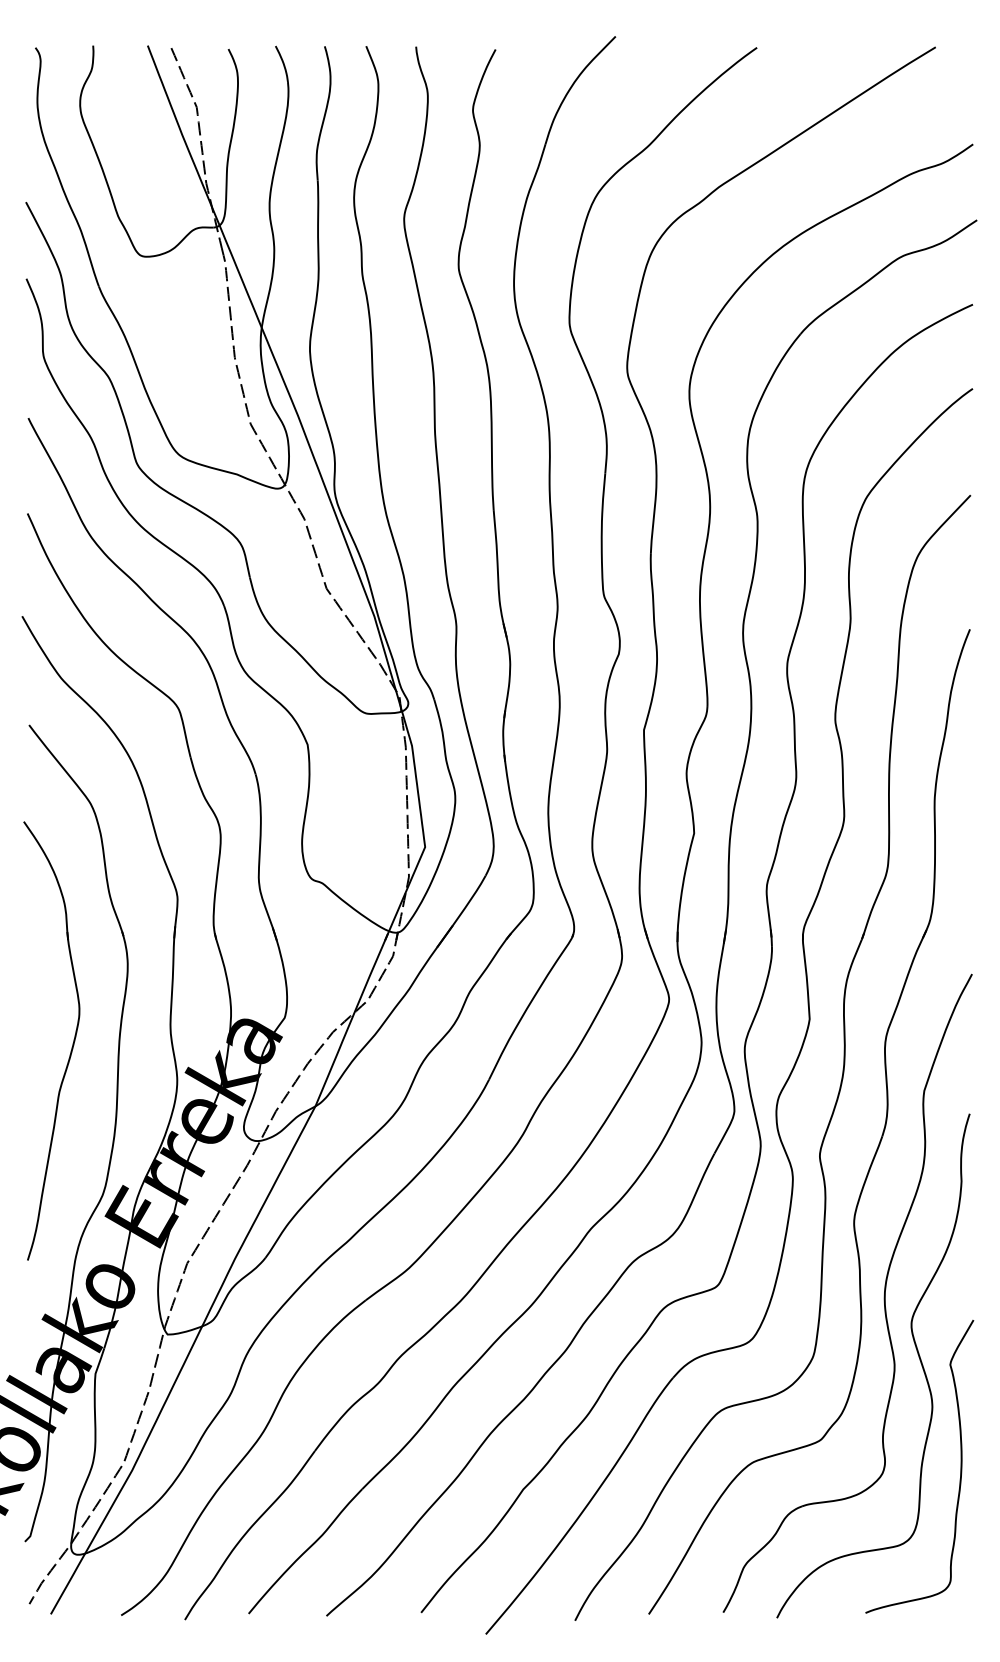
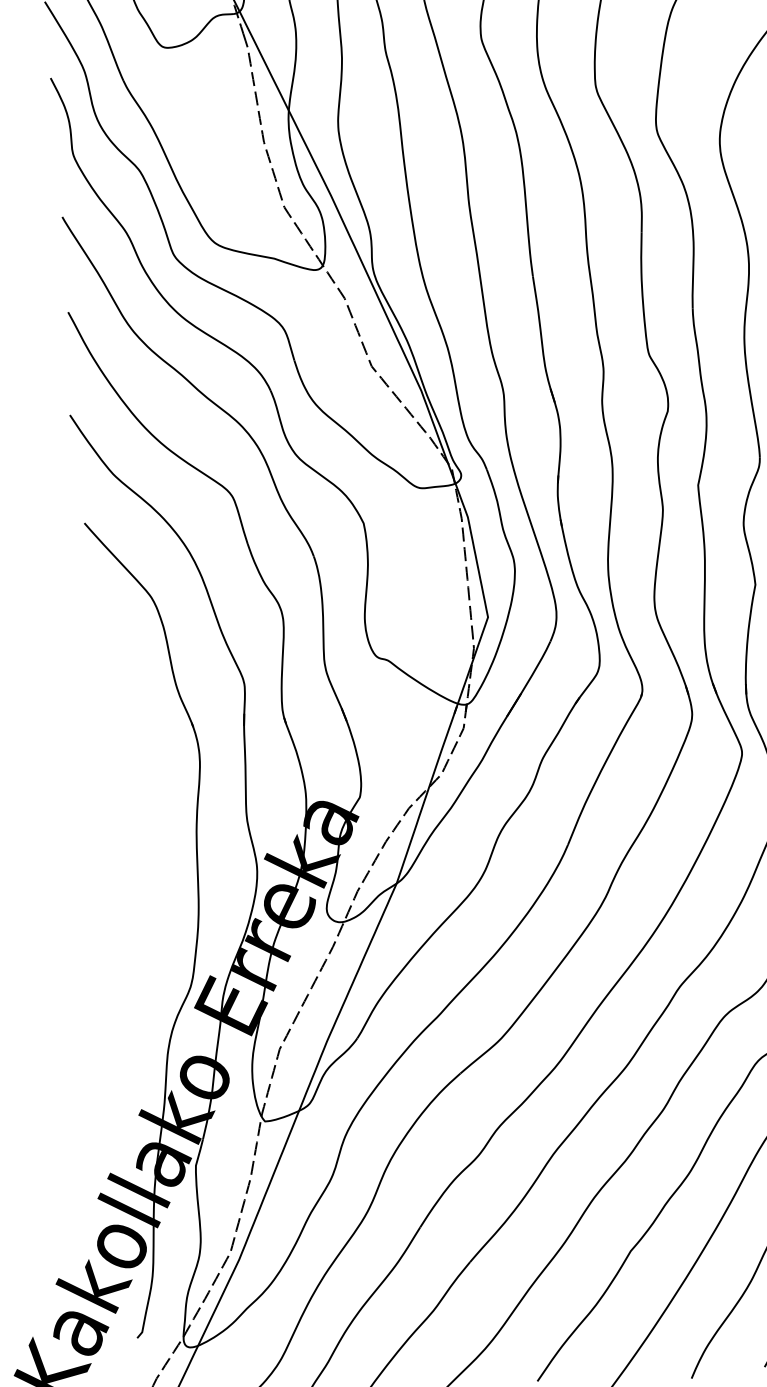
part: (71, 1047) -> (149, 841), removed

